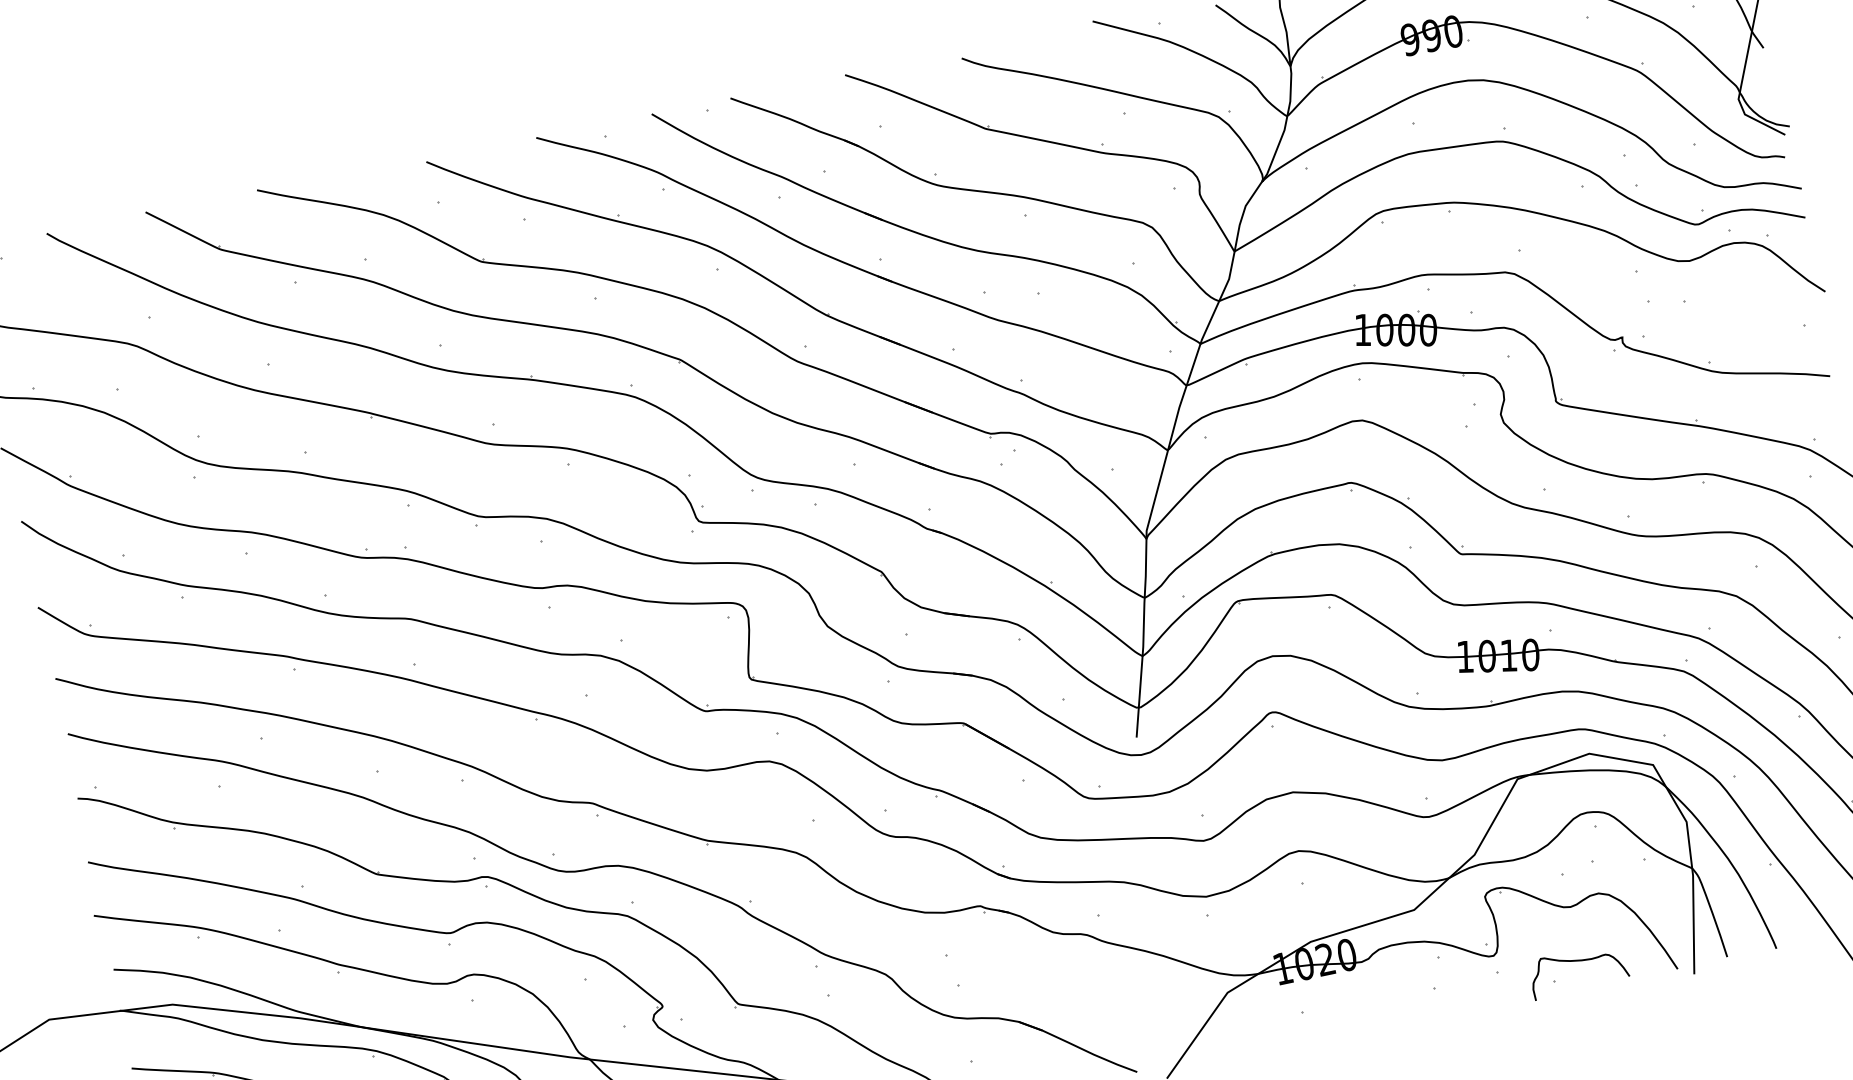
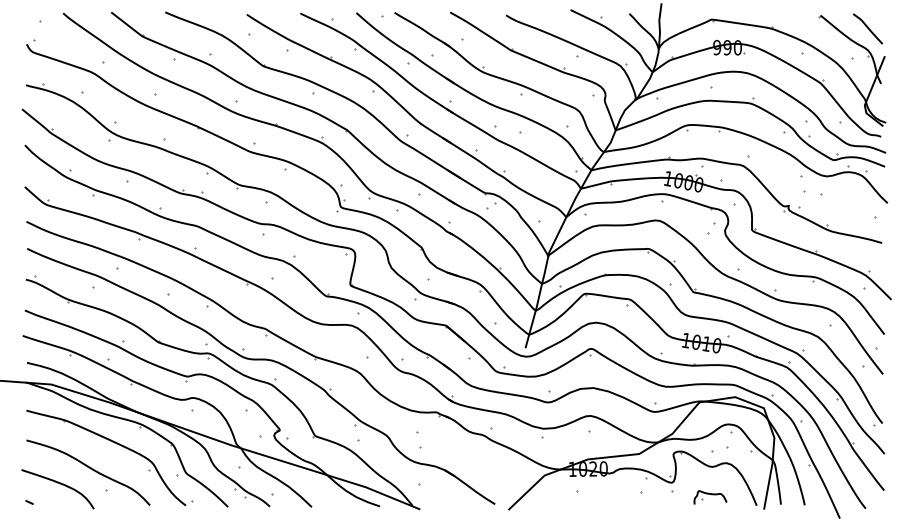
part: (1578, 970) -> (710, 497), size x0.7

